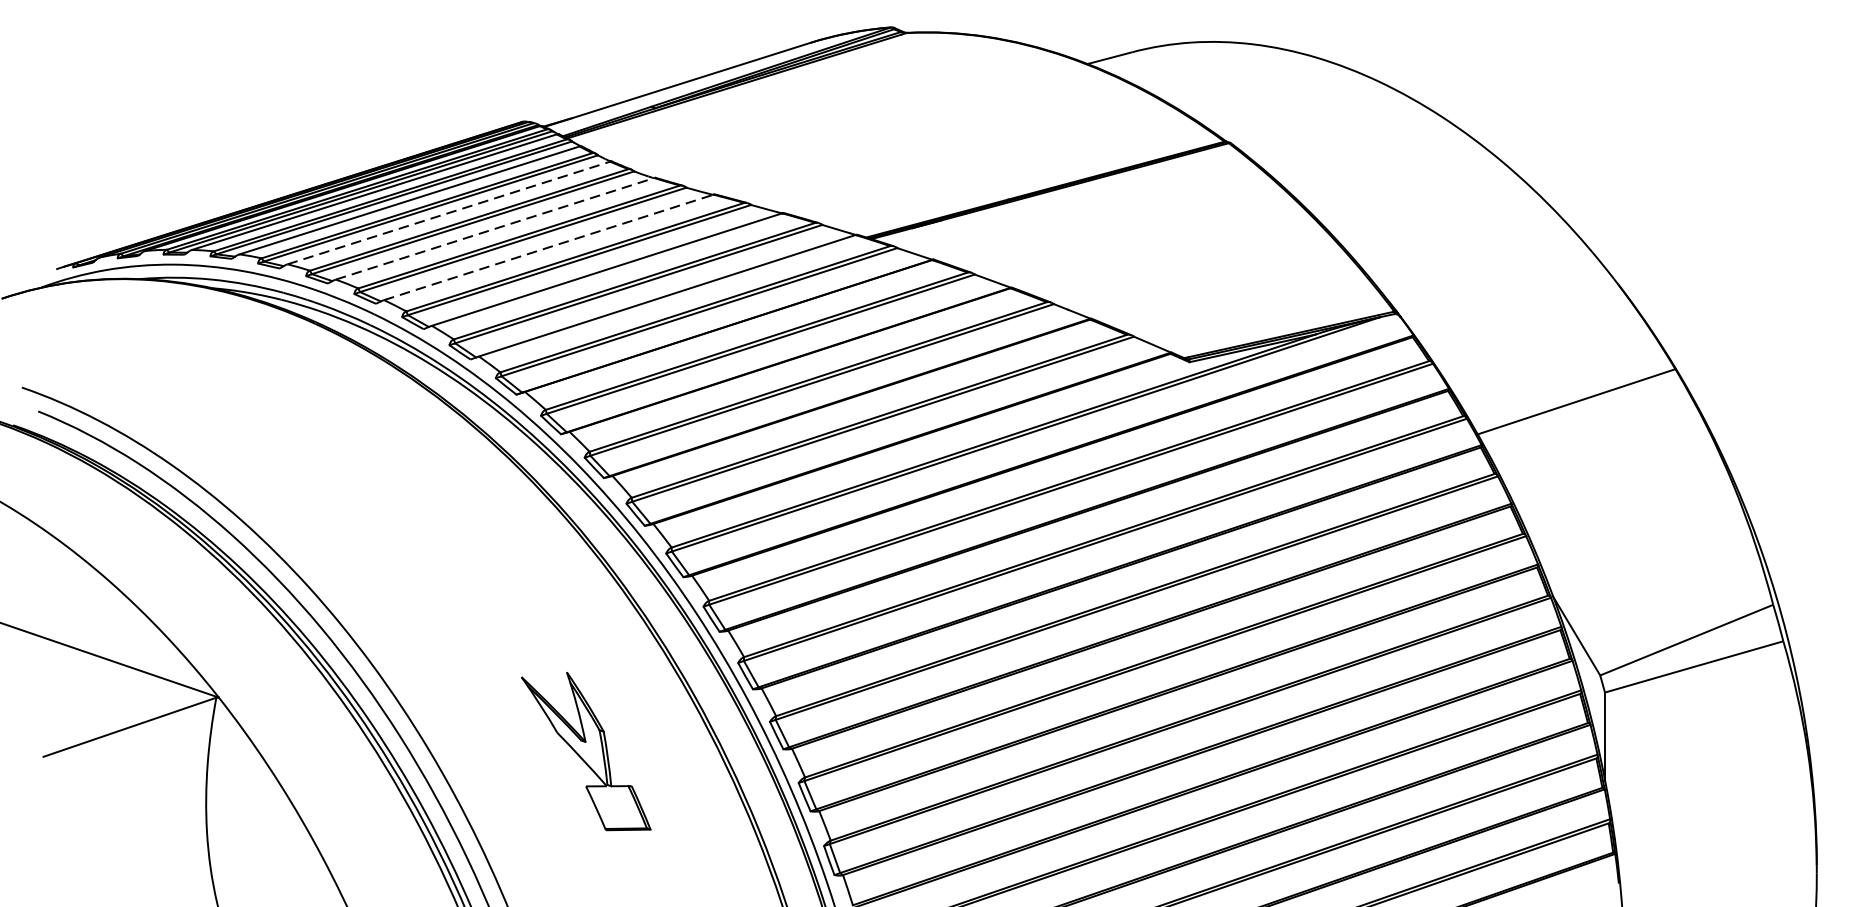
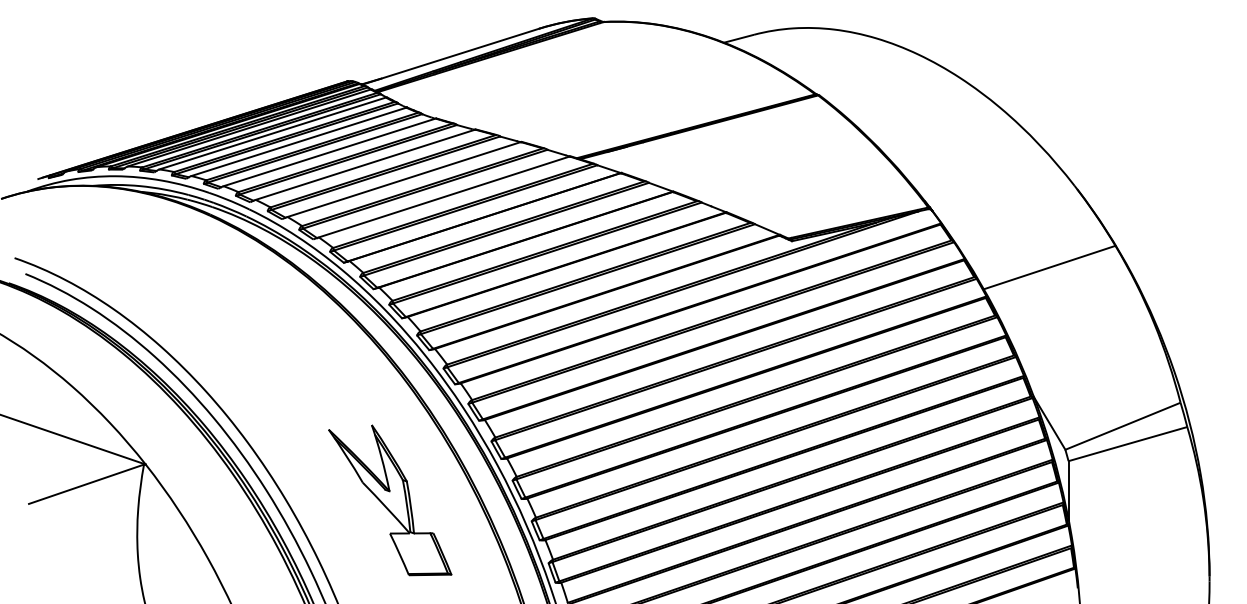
line: (448, 212) -> (298, 141), dashed -> solid
line: (496, 228) -> (330, 152), dashed -> solid
line: (548, 246) -> (365, 164), dashed -> solid
part: (586, 751) -> (390, 500), size x1.43

